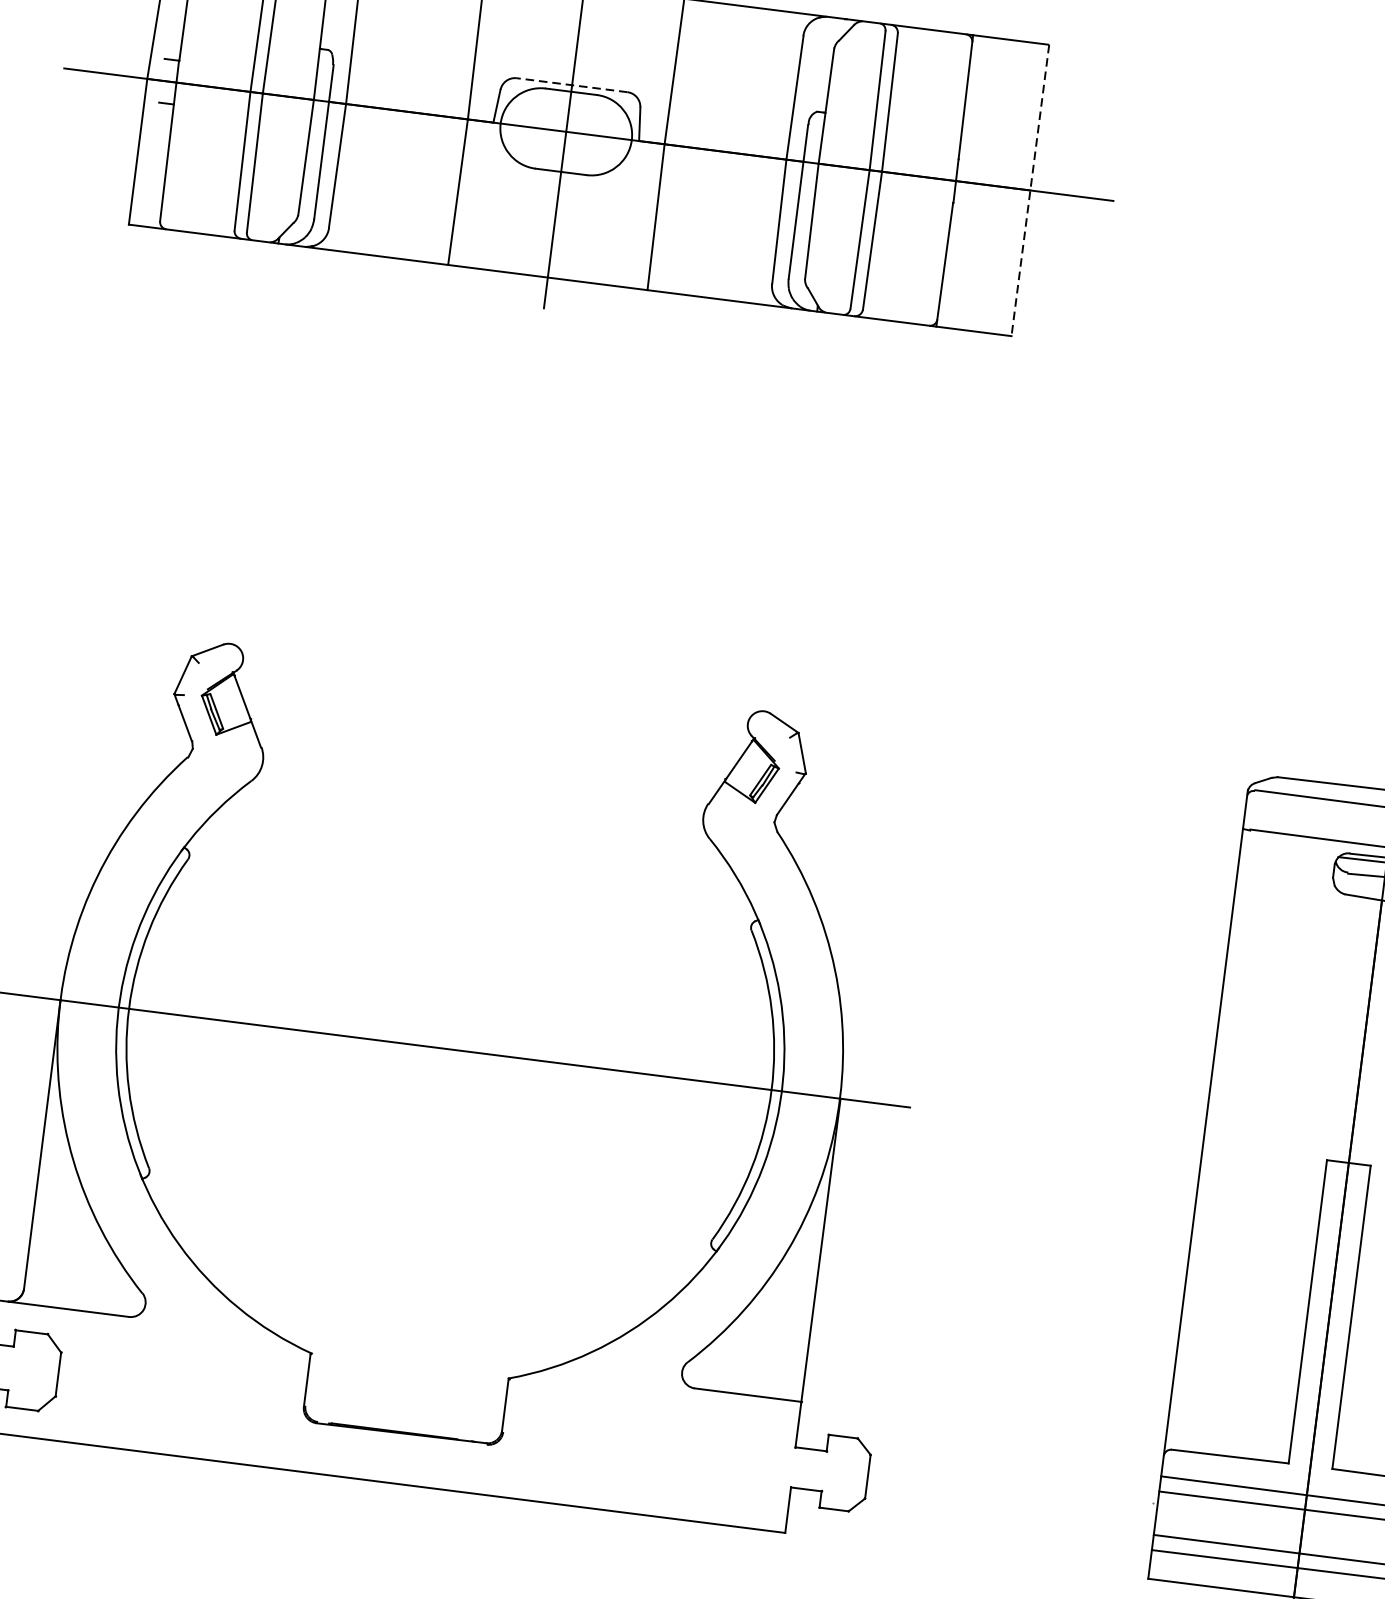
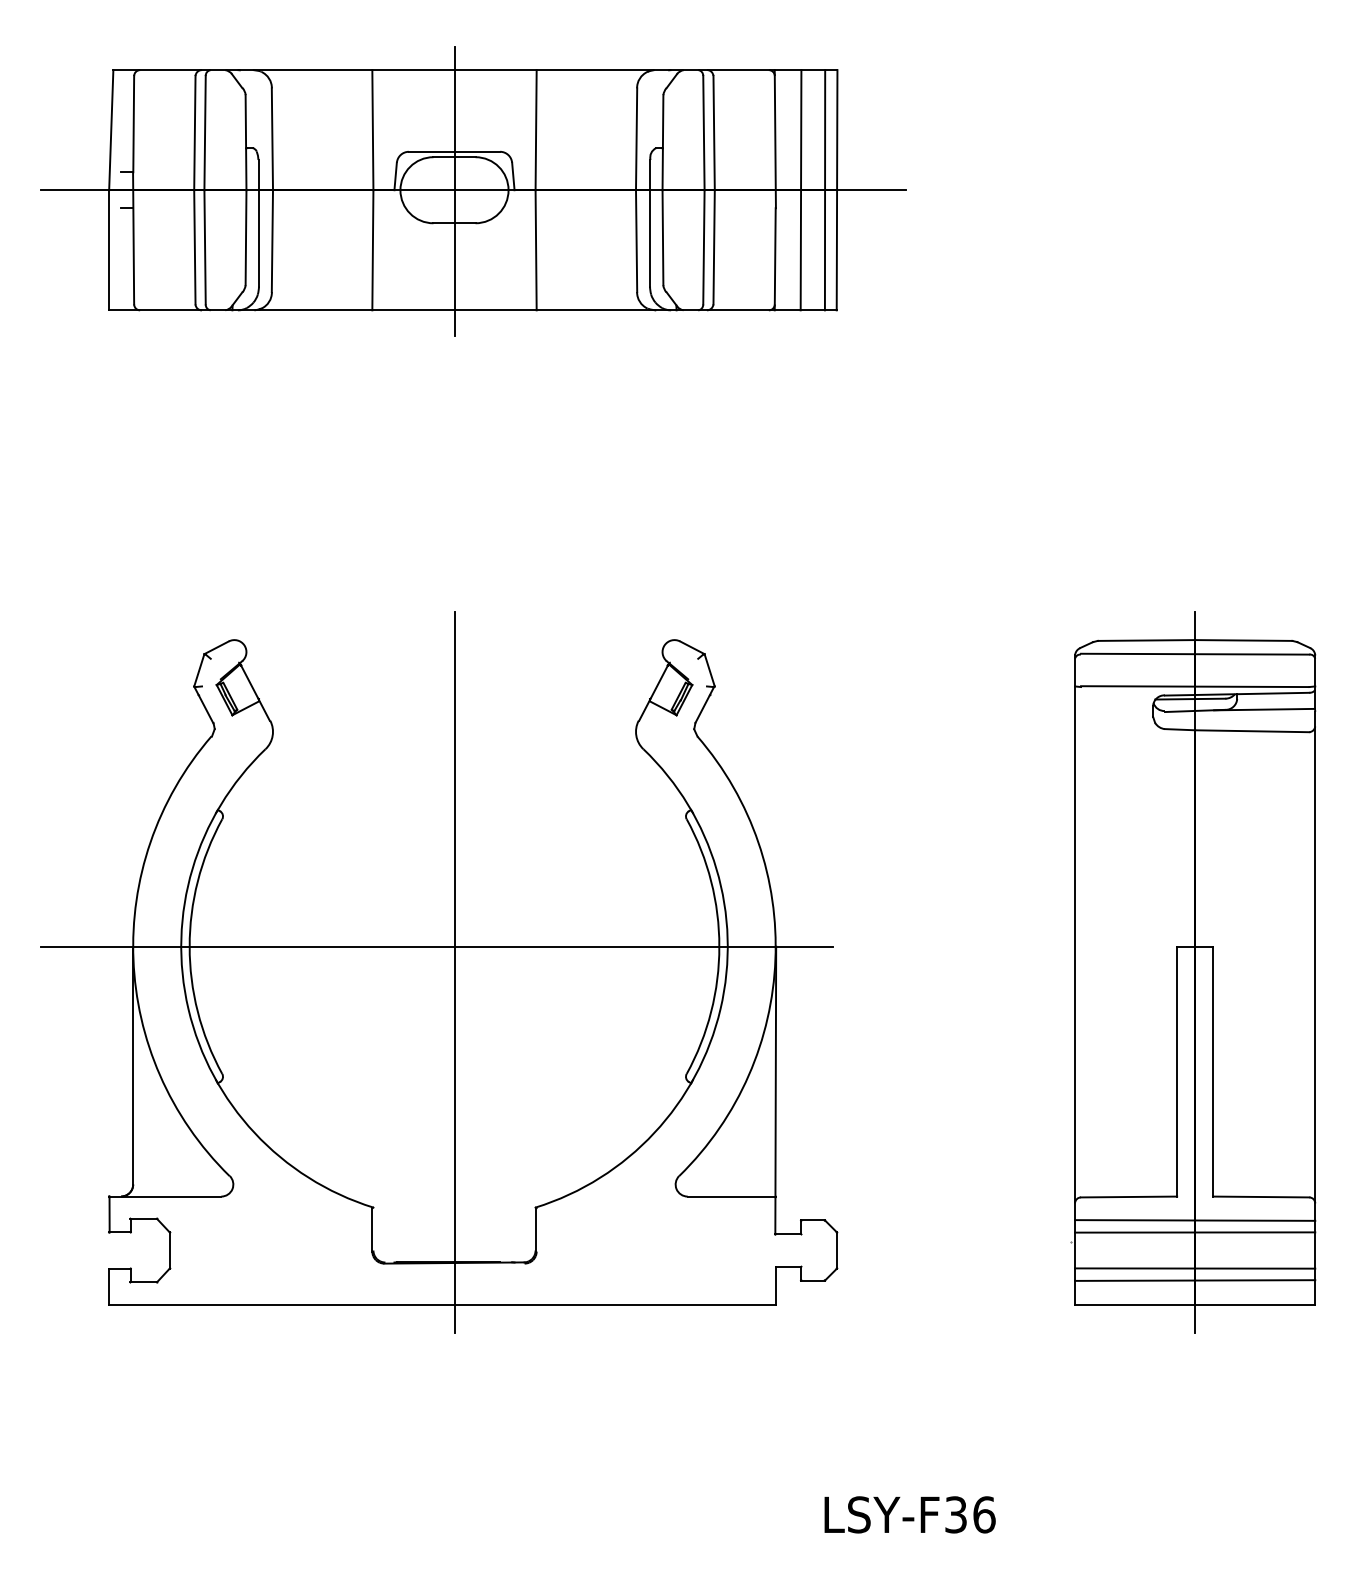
line: (572, 84) -> (454, 151), dashed -> solid
line: (985, 185) -> (800, 190), added
line: (1015, 188) -> (824, 190), added
line: (1030, 190) -> (837, 190), dashed -> solid
line: (446, 1079) -> (454, 971), added

